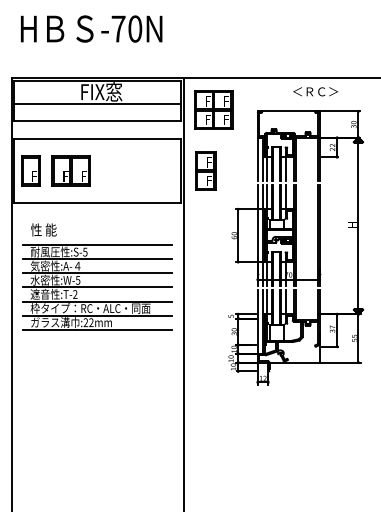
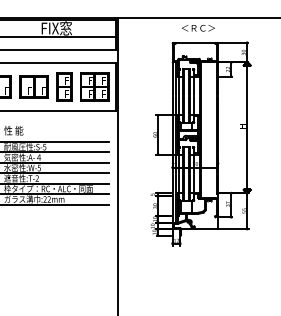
text: (315, 91) -> (198, 28), moved
part: (213, 109) -> (94, 86), moved
part: (205, 170) -> (64, 86), moved

